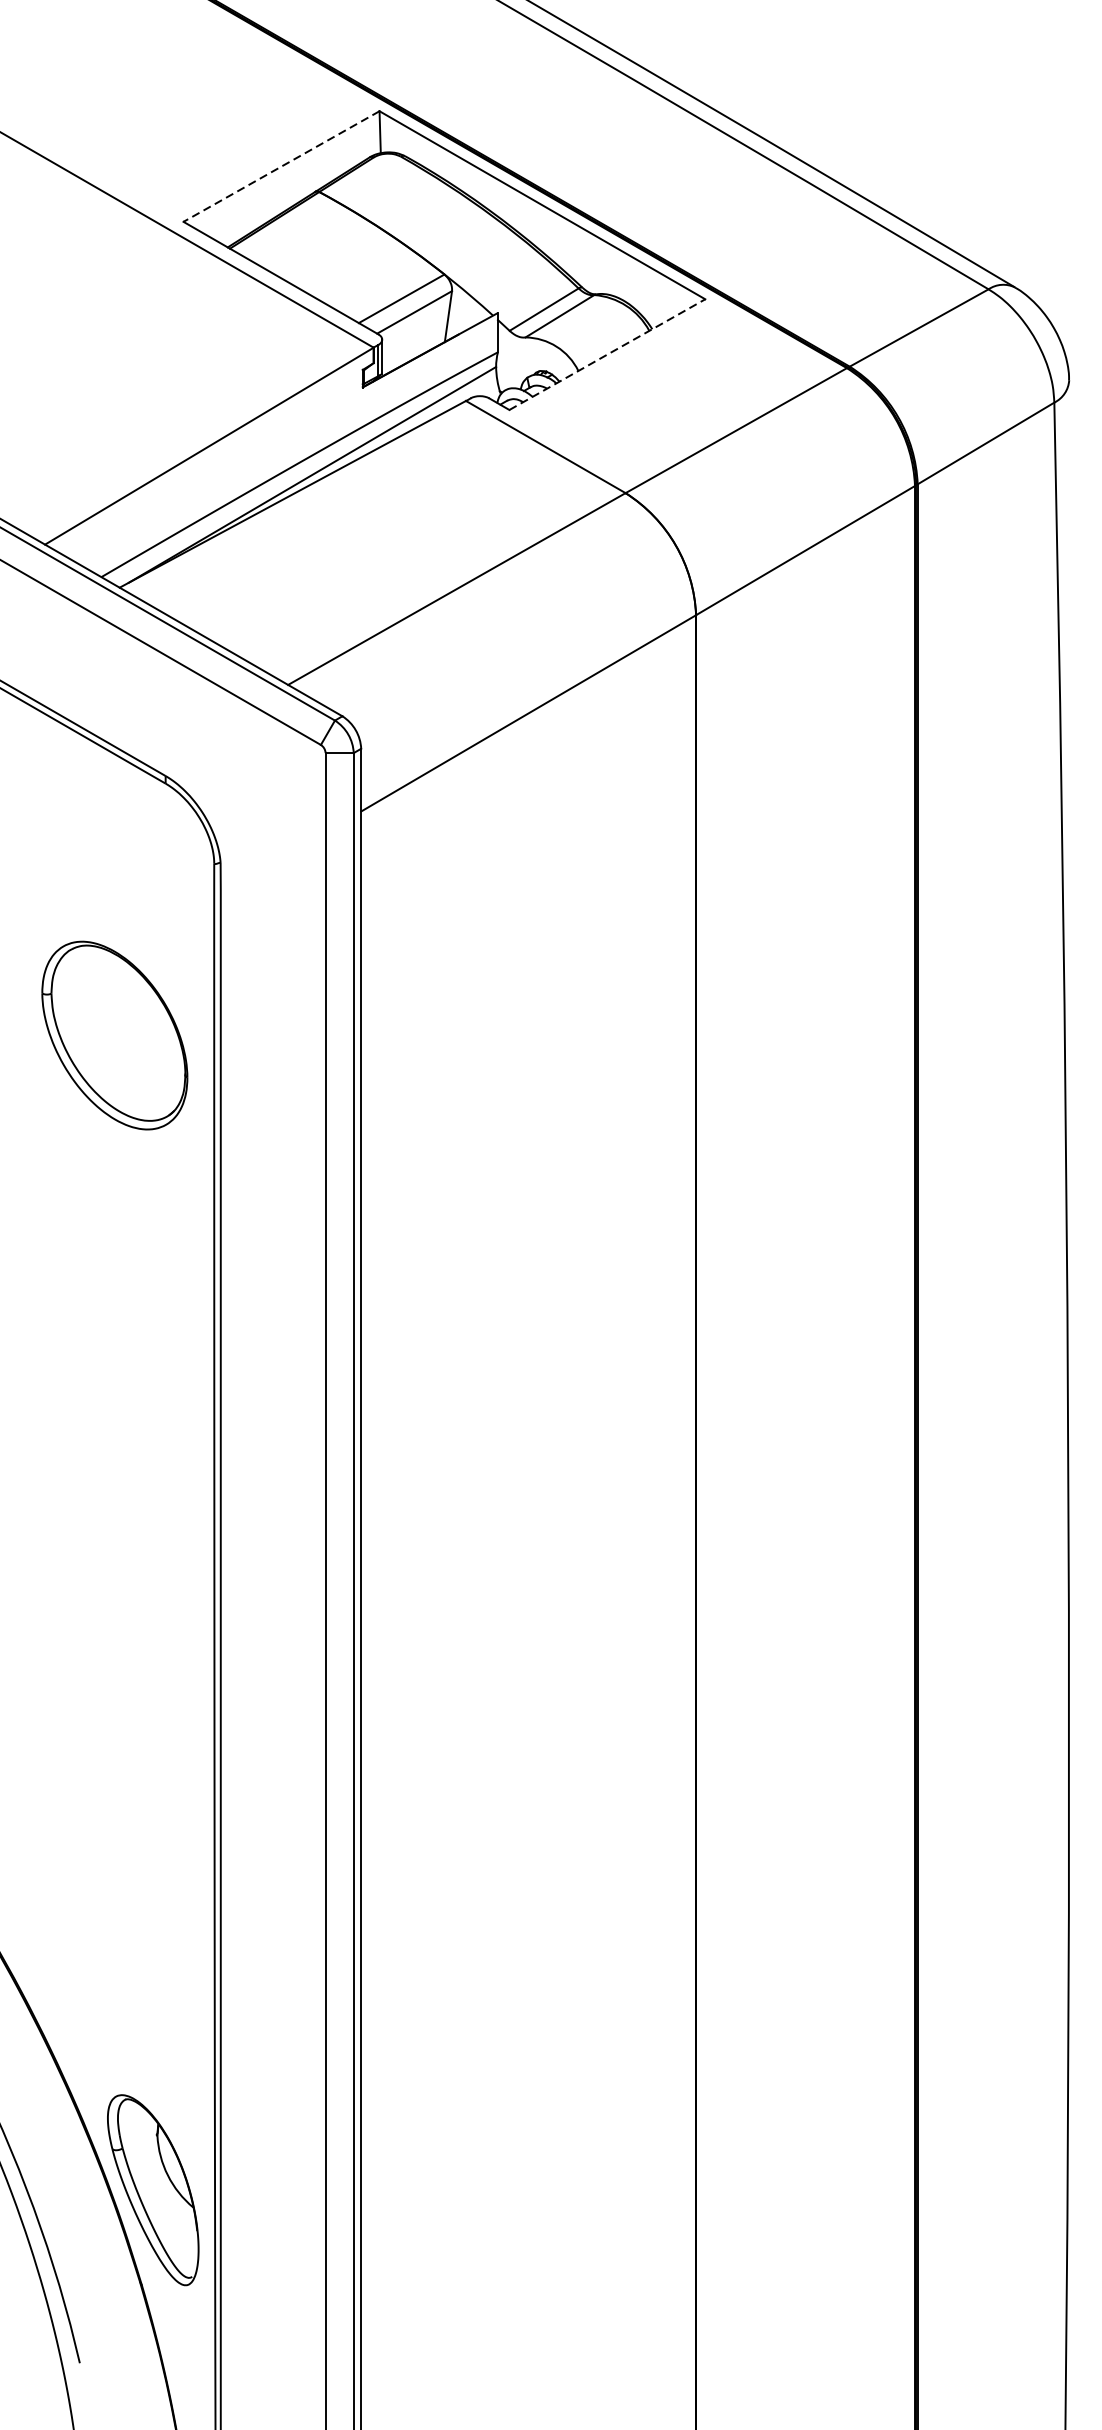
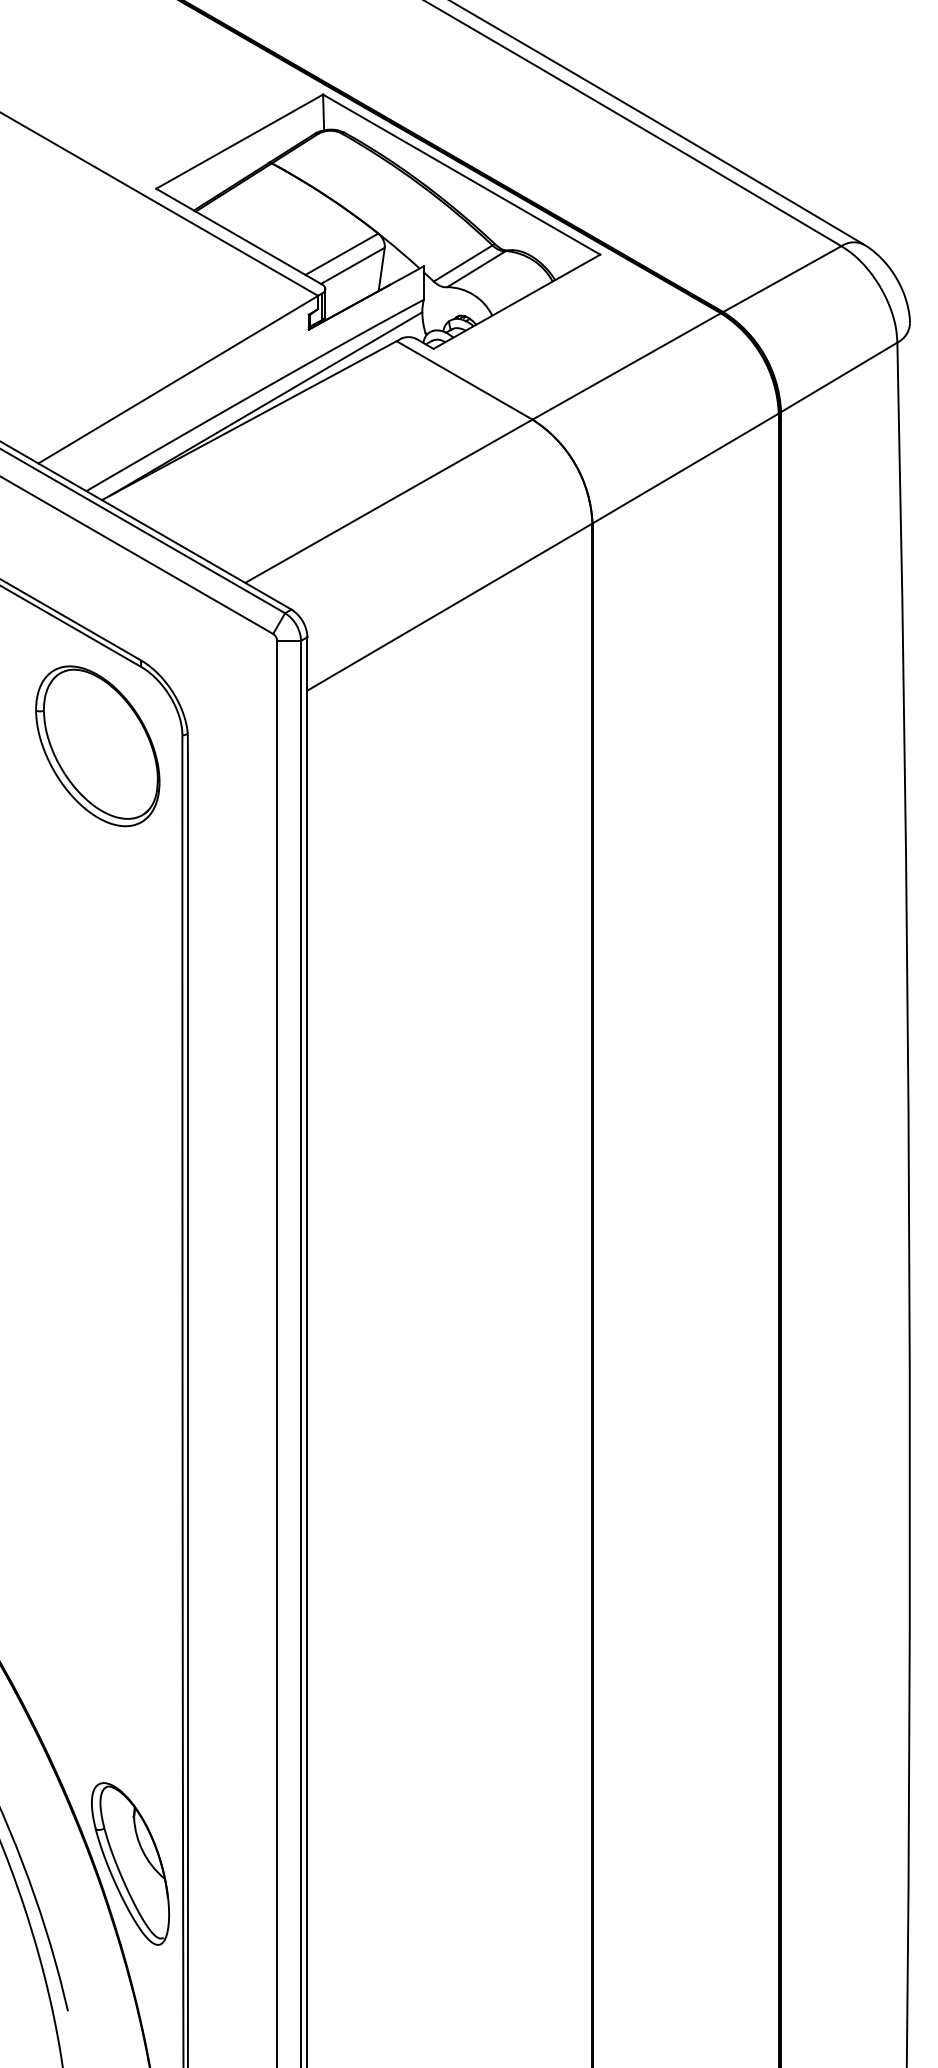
line: (281, 166) -> (239, 141), dashed -> solid
line: (606, 354) -> (516, 301), dashed -> solid
part: (114, 1035) -> (97, 746), moved

